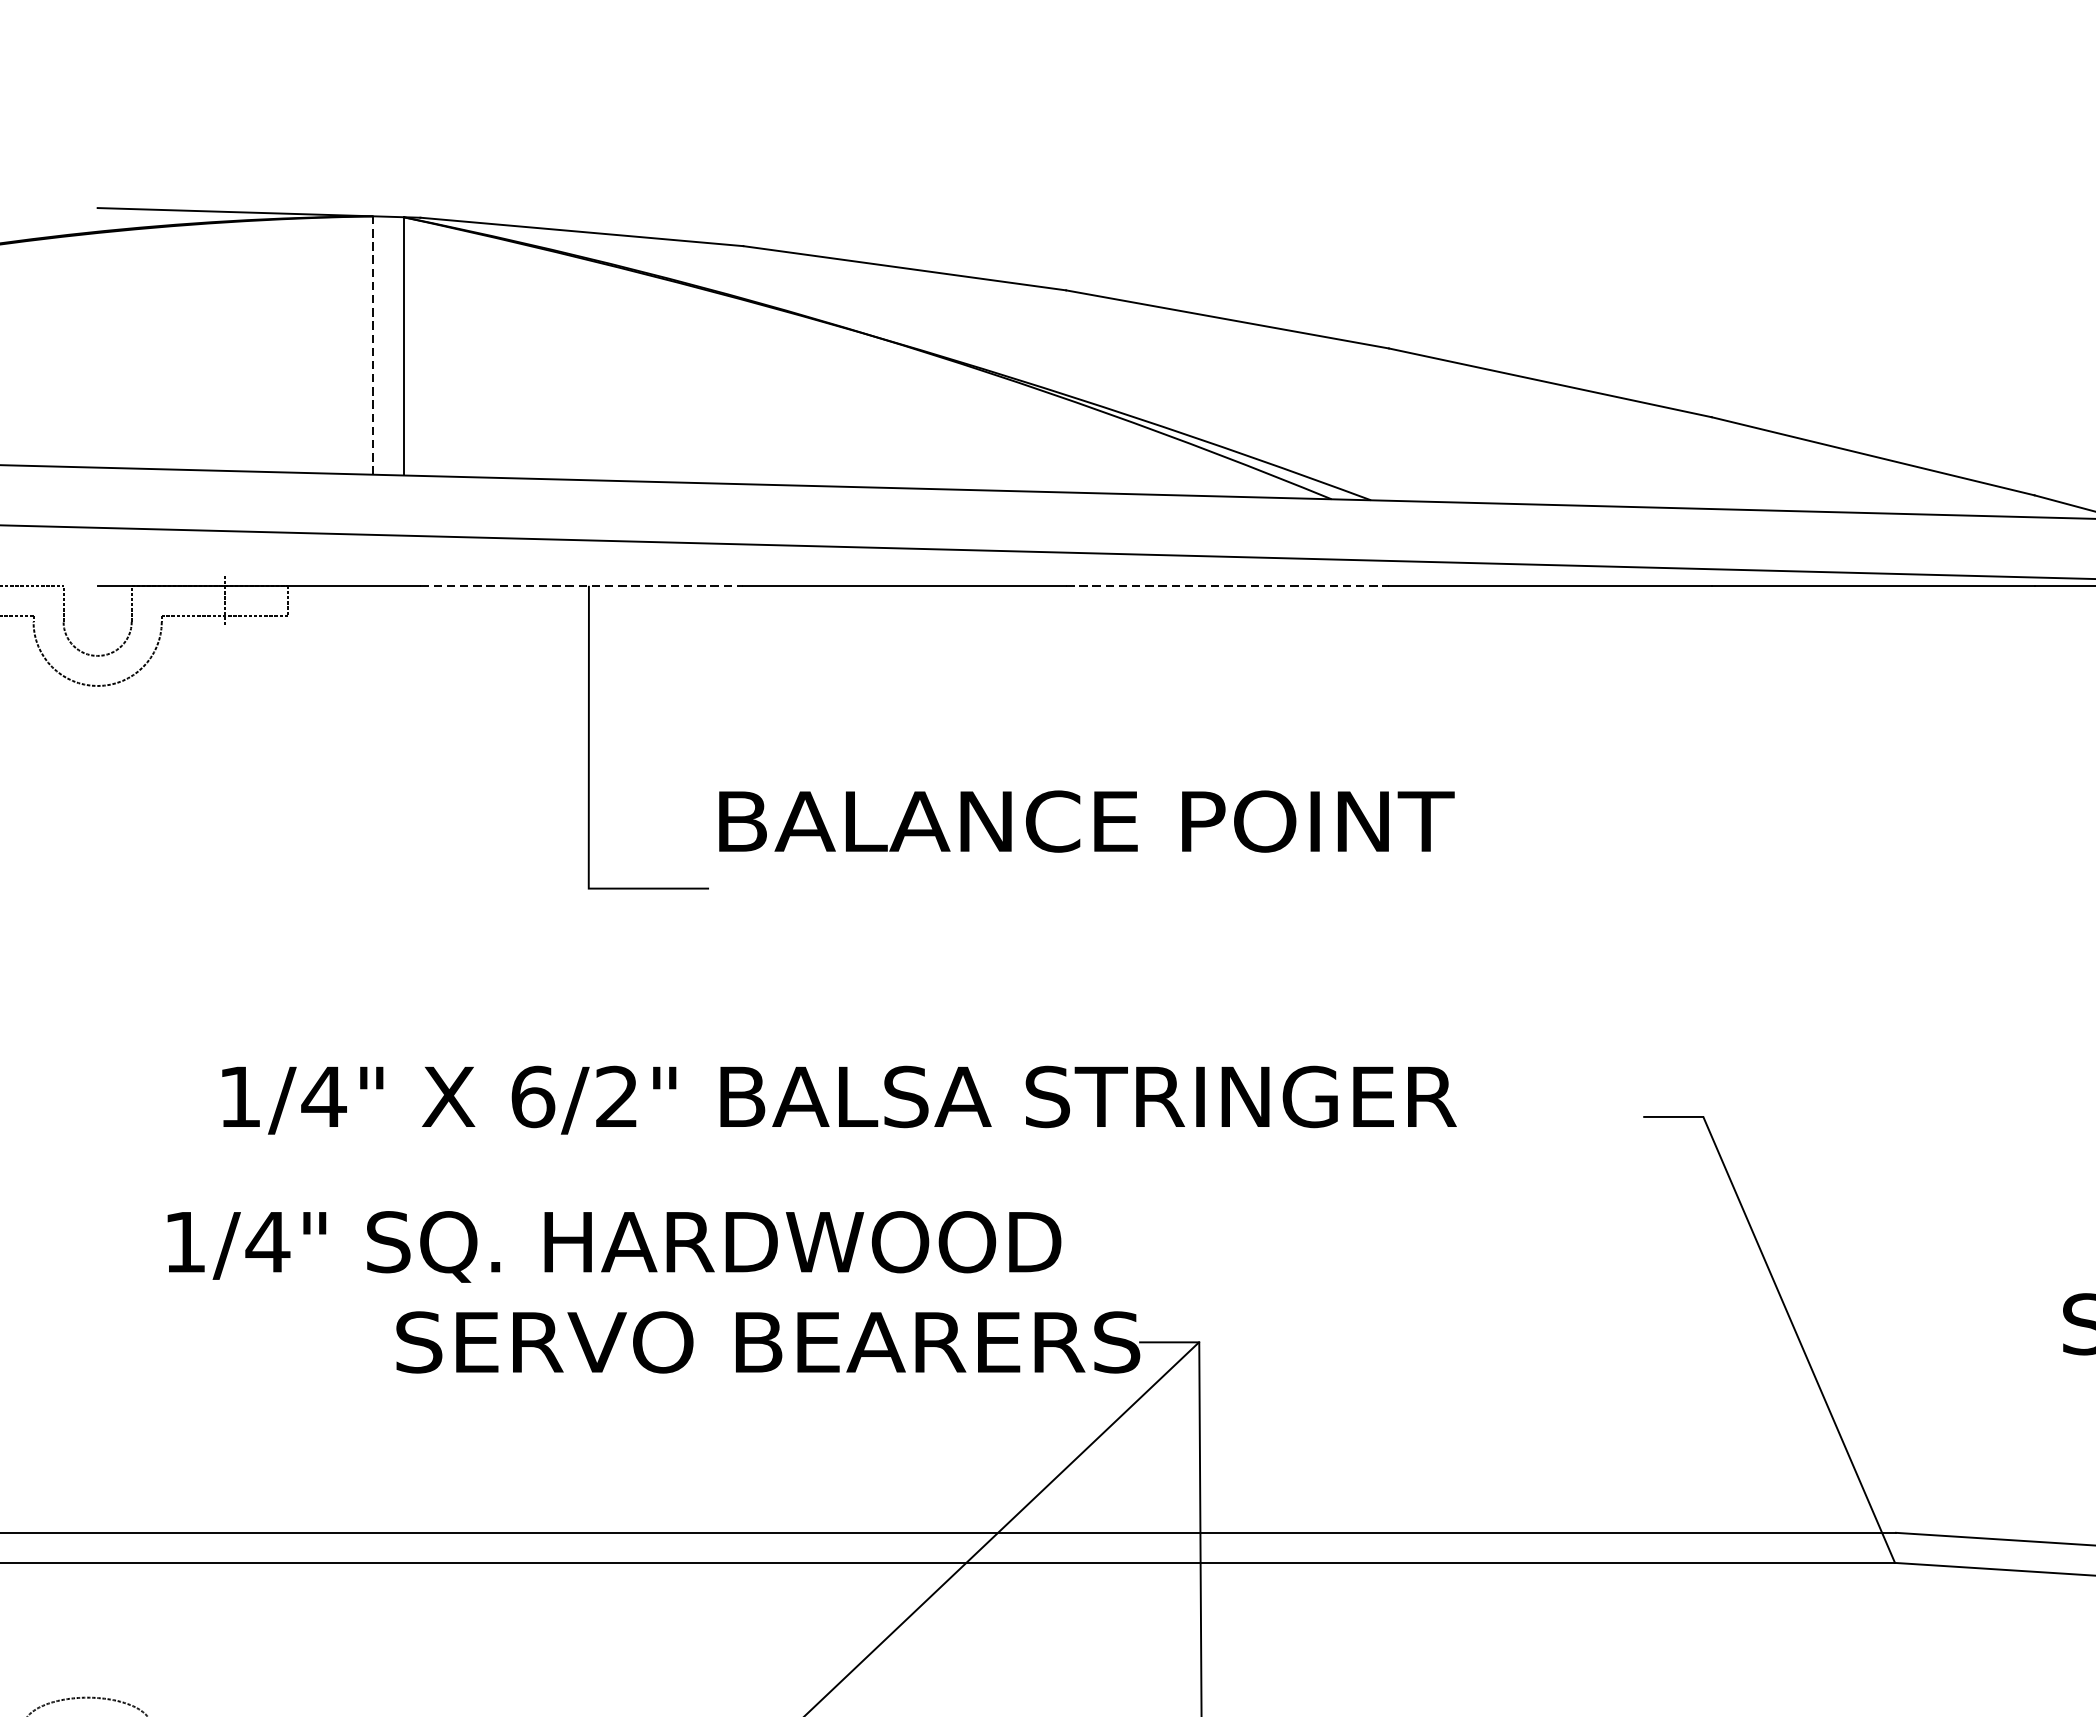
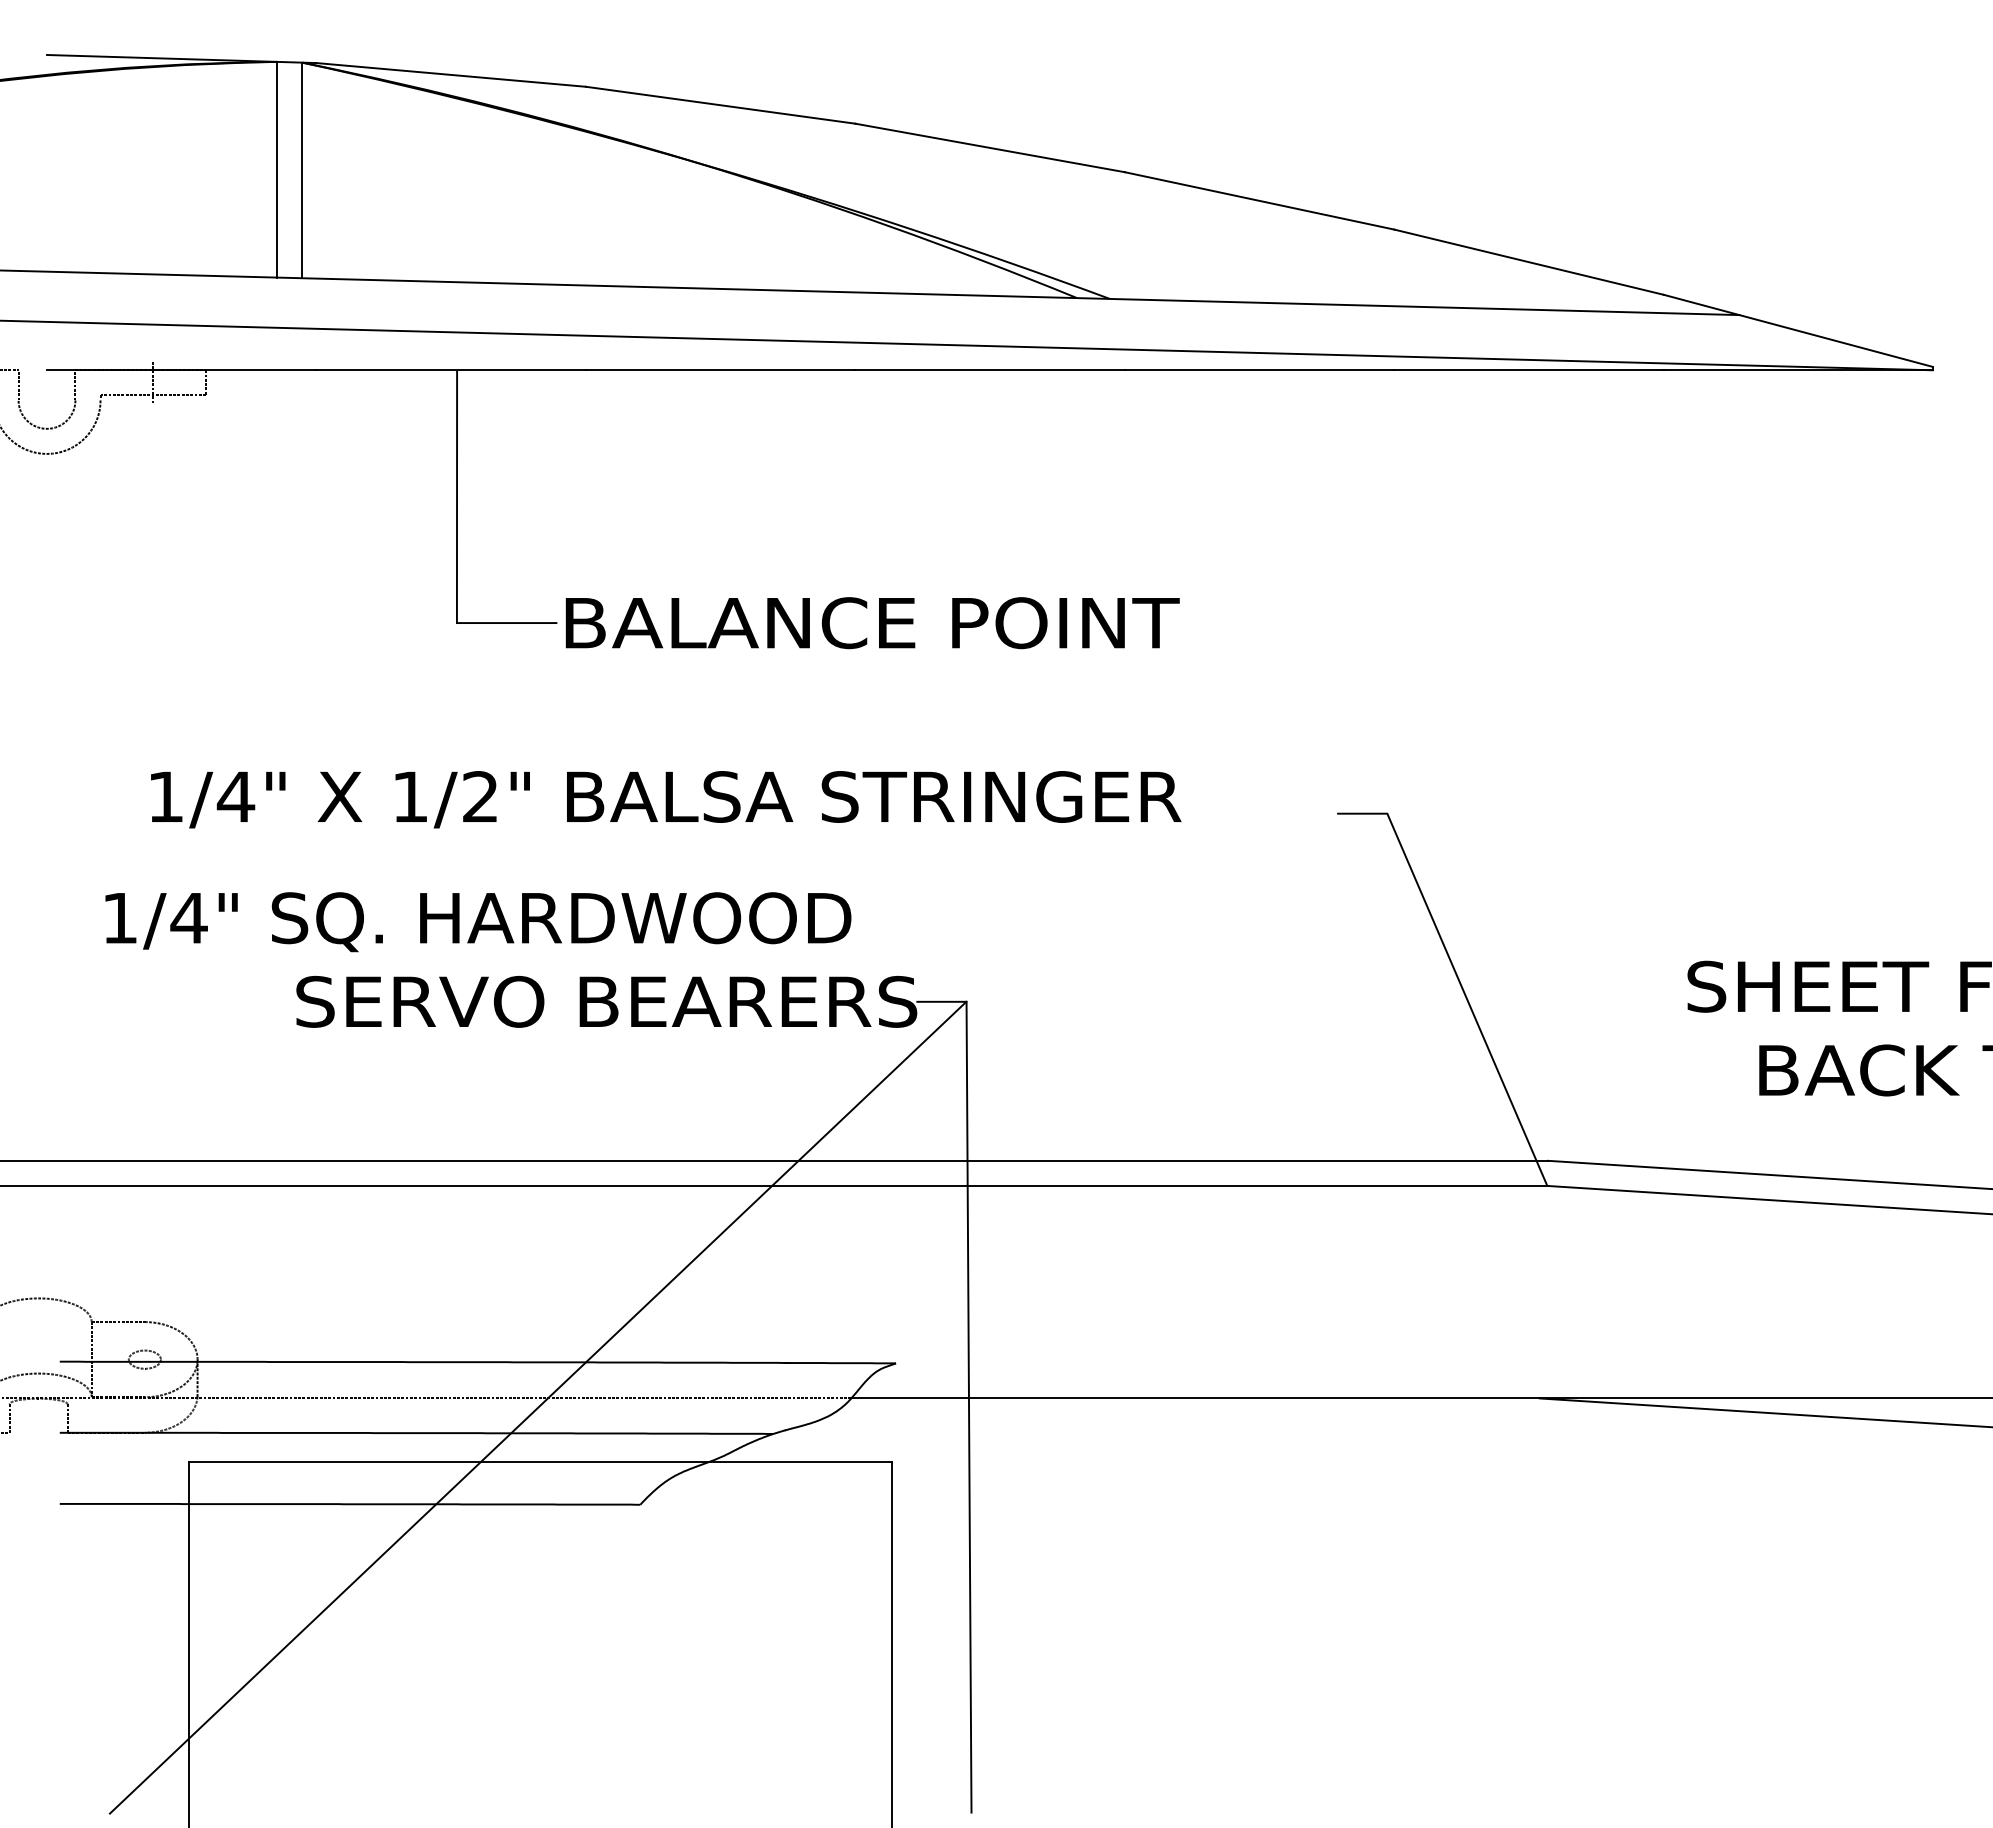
line: (373, 345) -> (277, 169), dashed -> solid
line: (582, 586) -> (451, 370), dashed -> solid
line: (1227, 586) -> (990, 370), dashed -> solid
text: (1086, 822) -> (872, 623), moved
text: (533, 1096) -> (410, 796), 6/2" -> 1/2"

